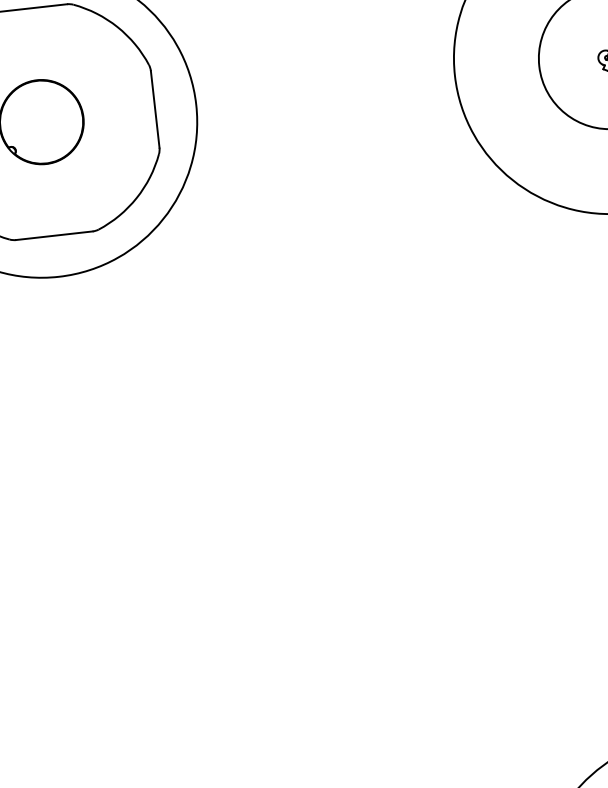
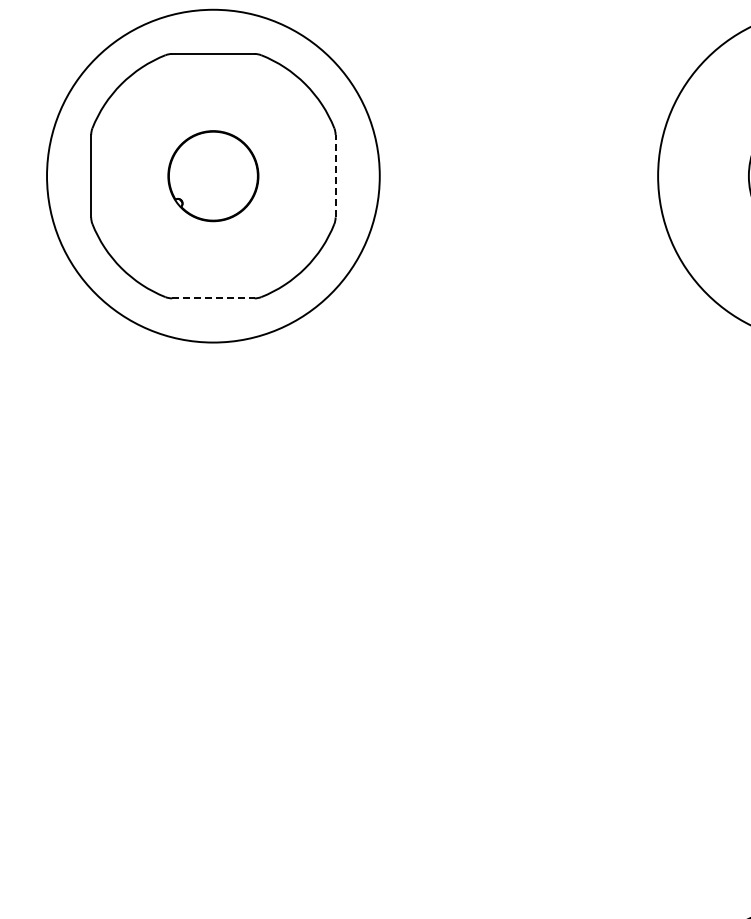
line: (155, 108) -> (335, 175), solid -> dashed
line: (54, 235) -> (213, 298), solid -> dashed

